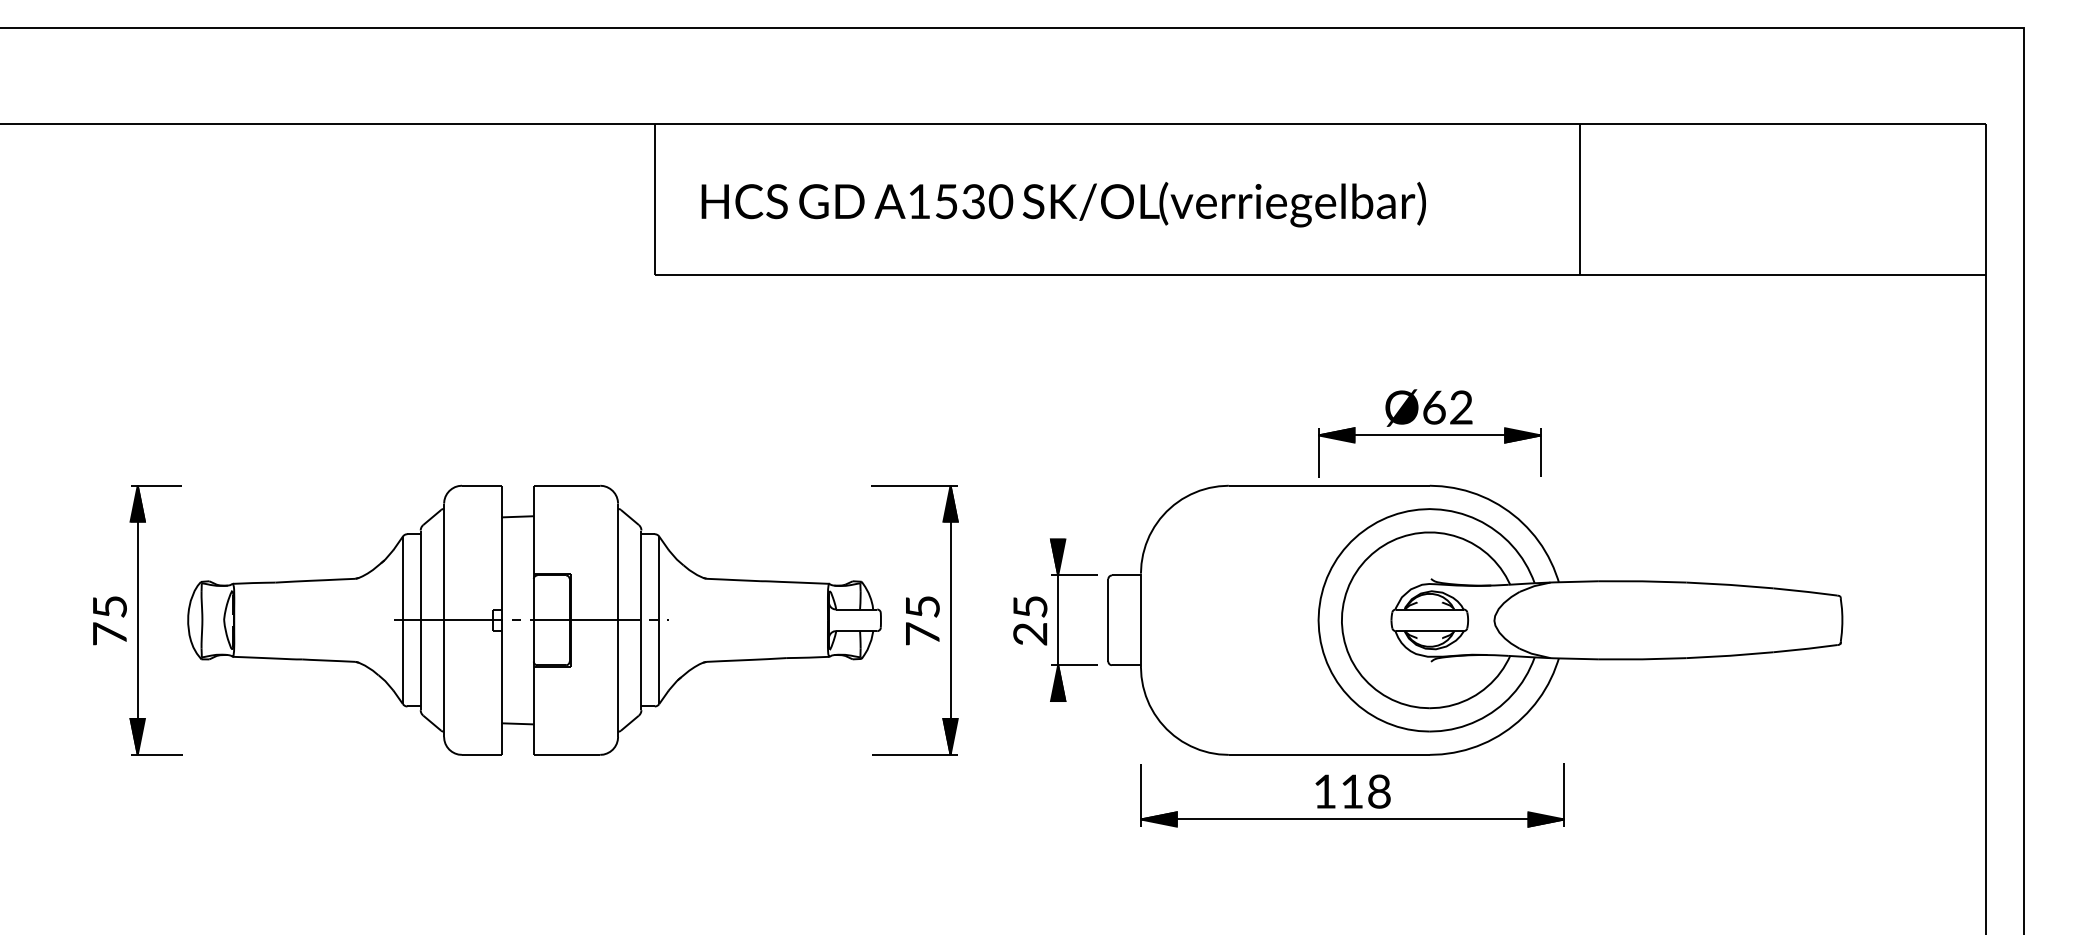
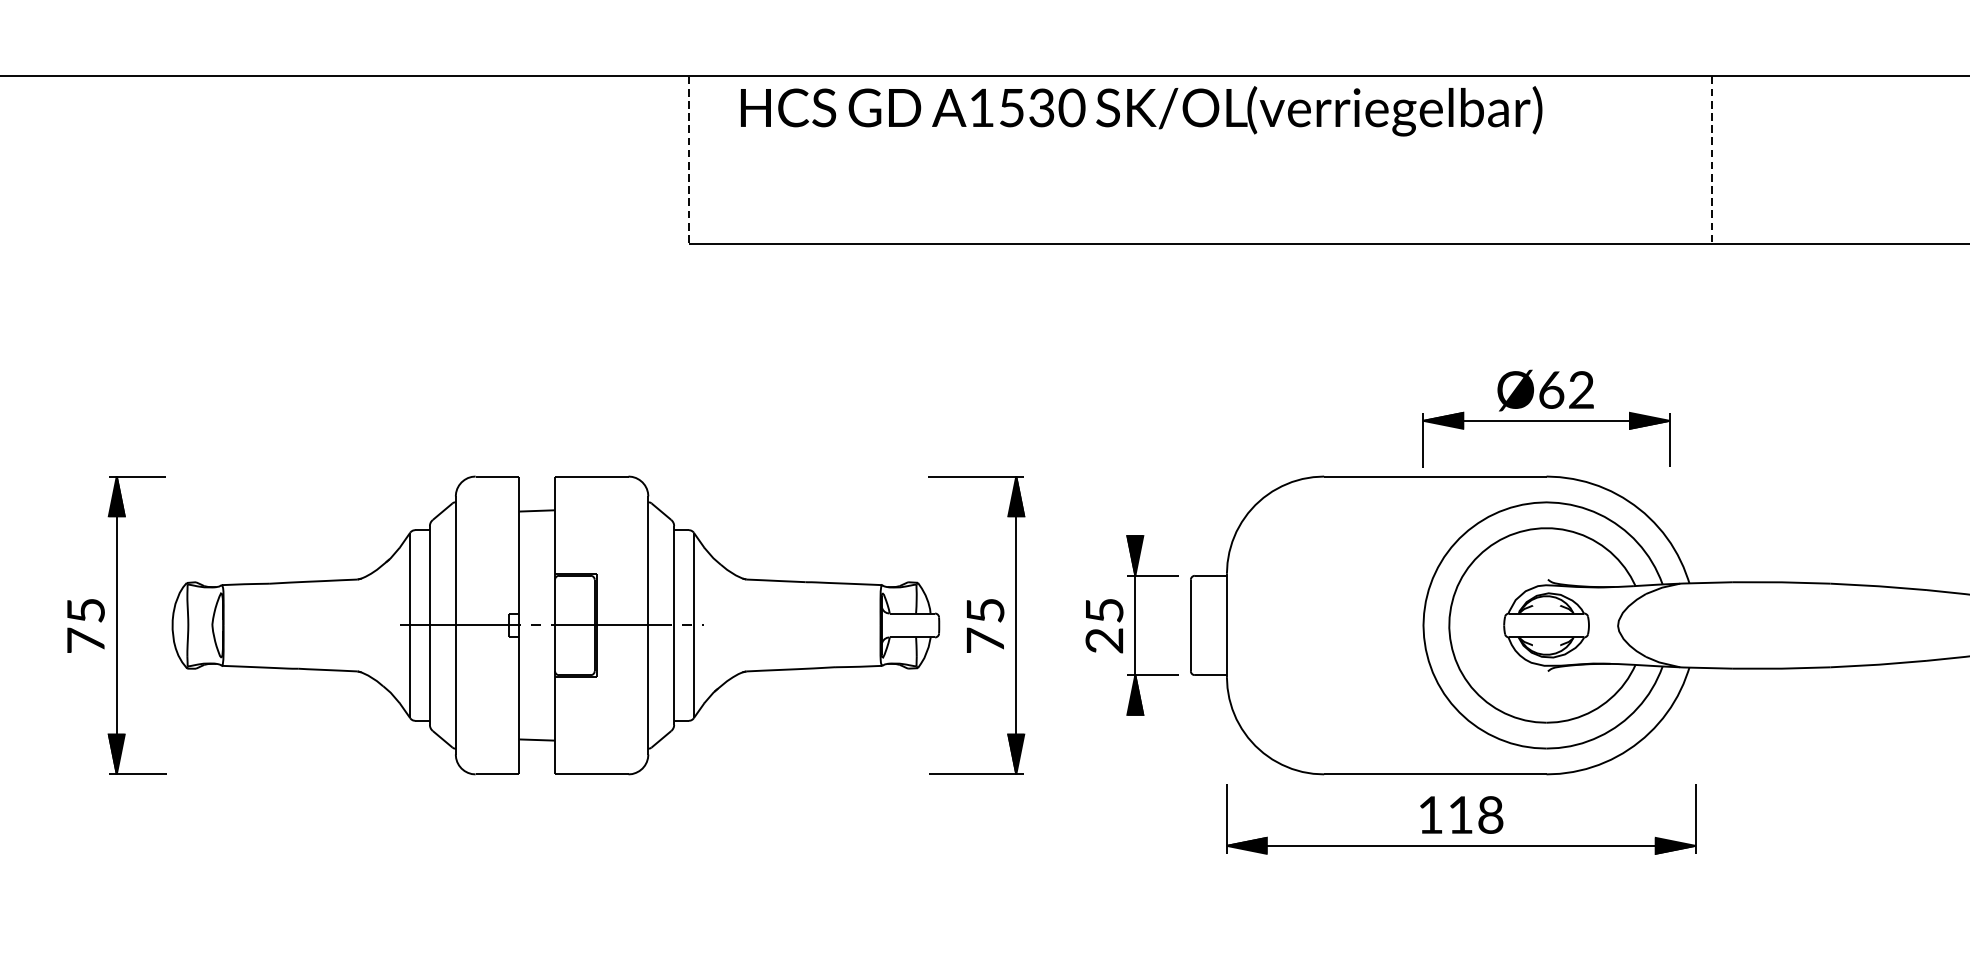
line: (655, 200) -> (689, 160), solid -> dashed
line: (1579, 200) -> (1712, 160), solid -> dashed
text: (1063, 204) -> (1141, 111), moved

